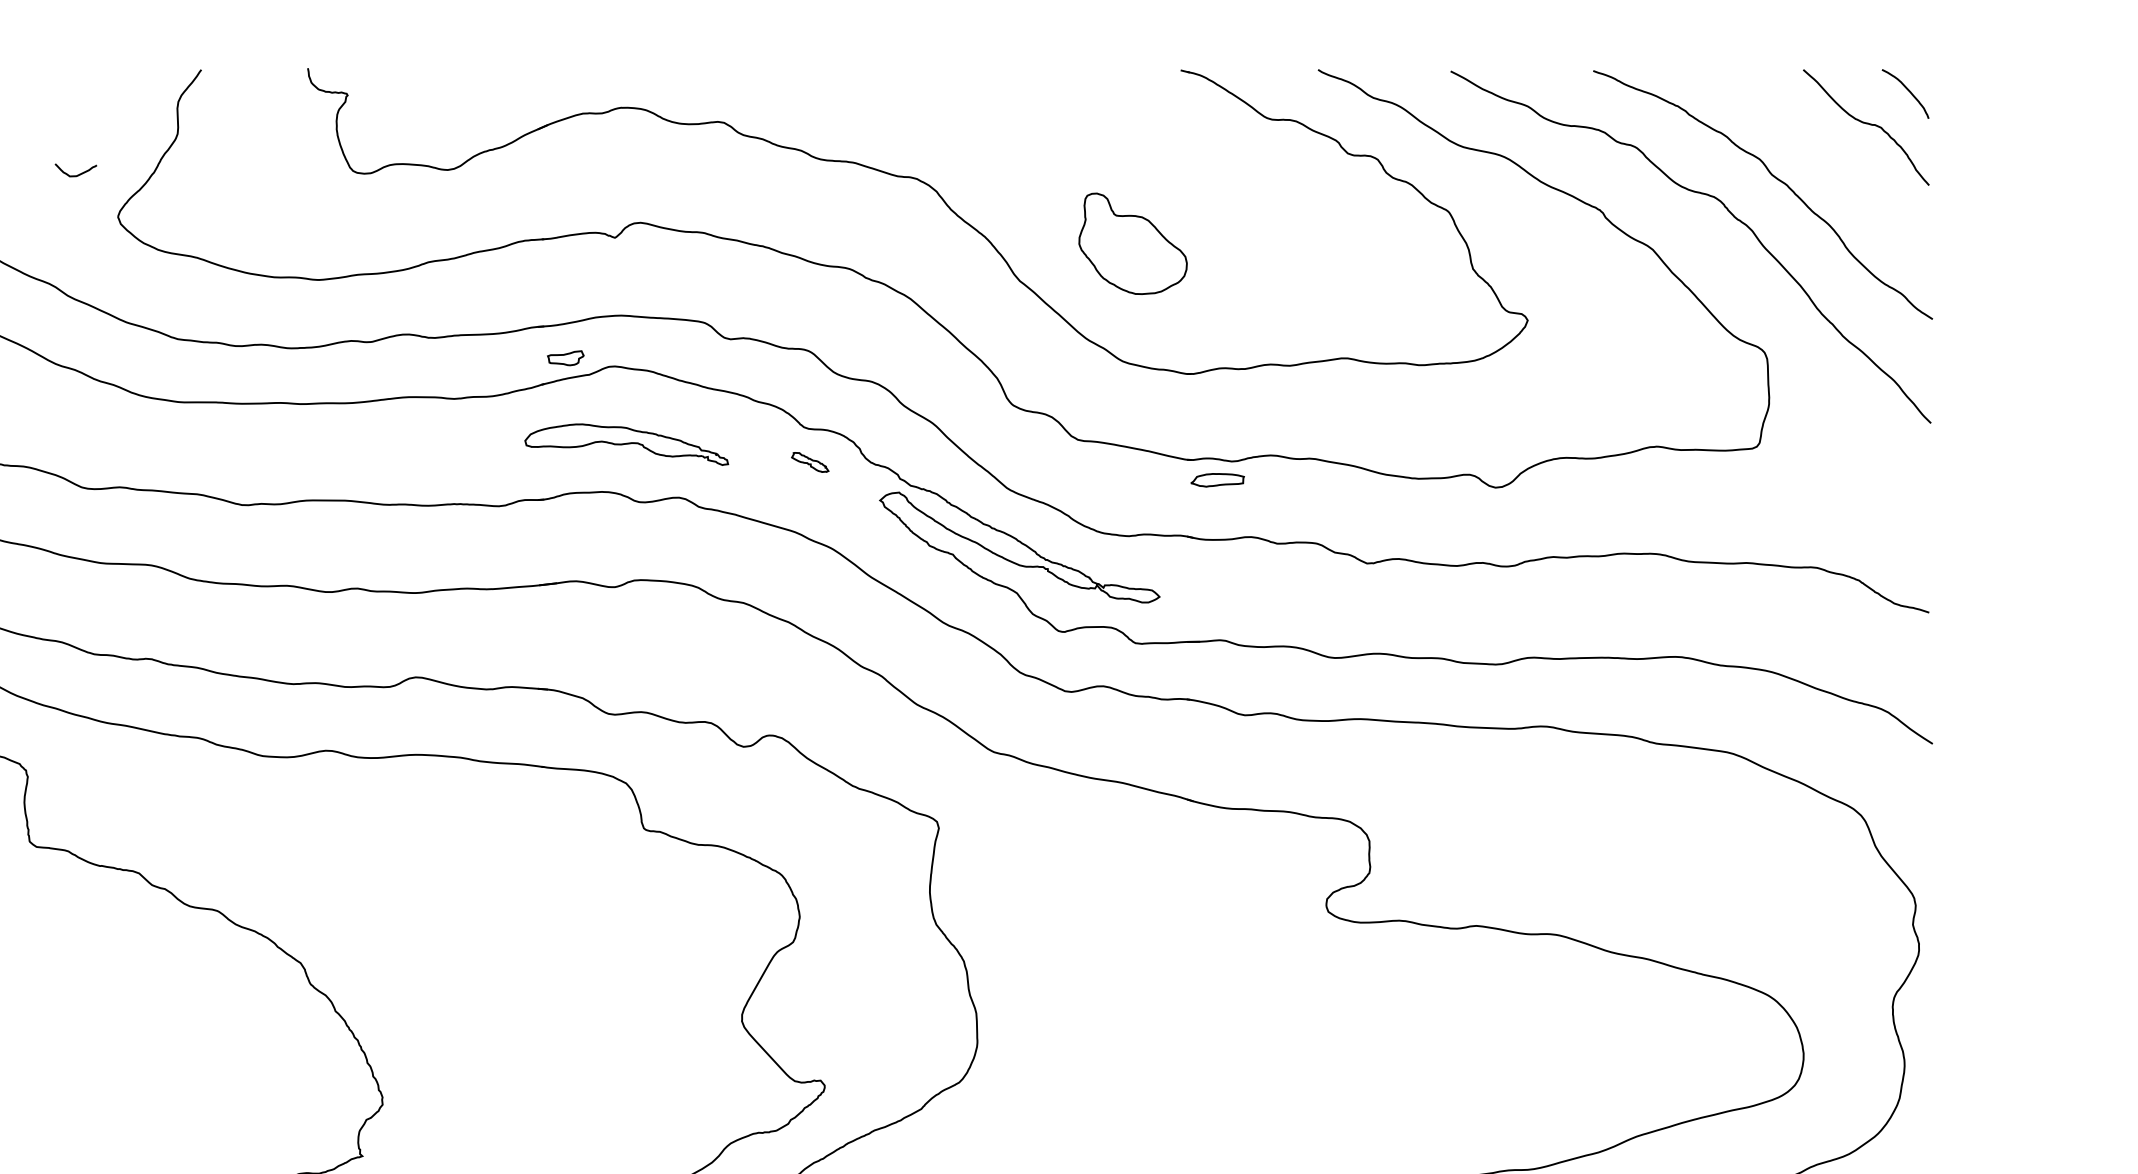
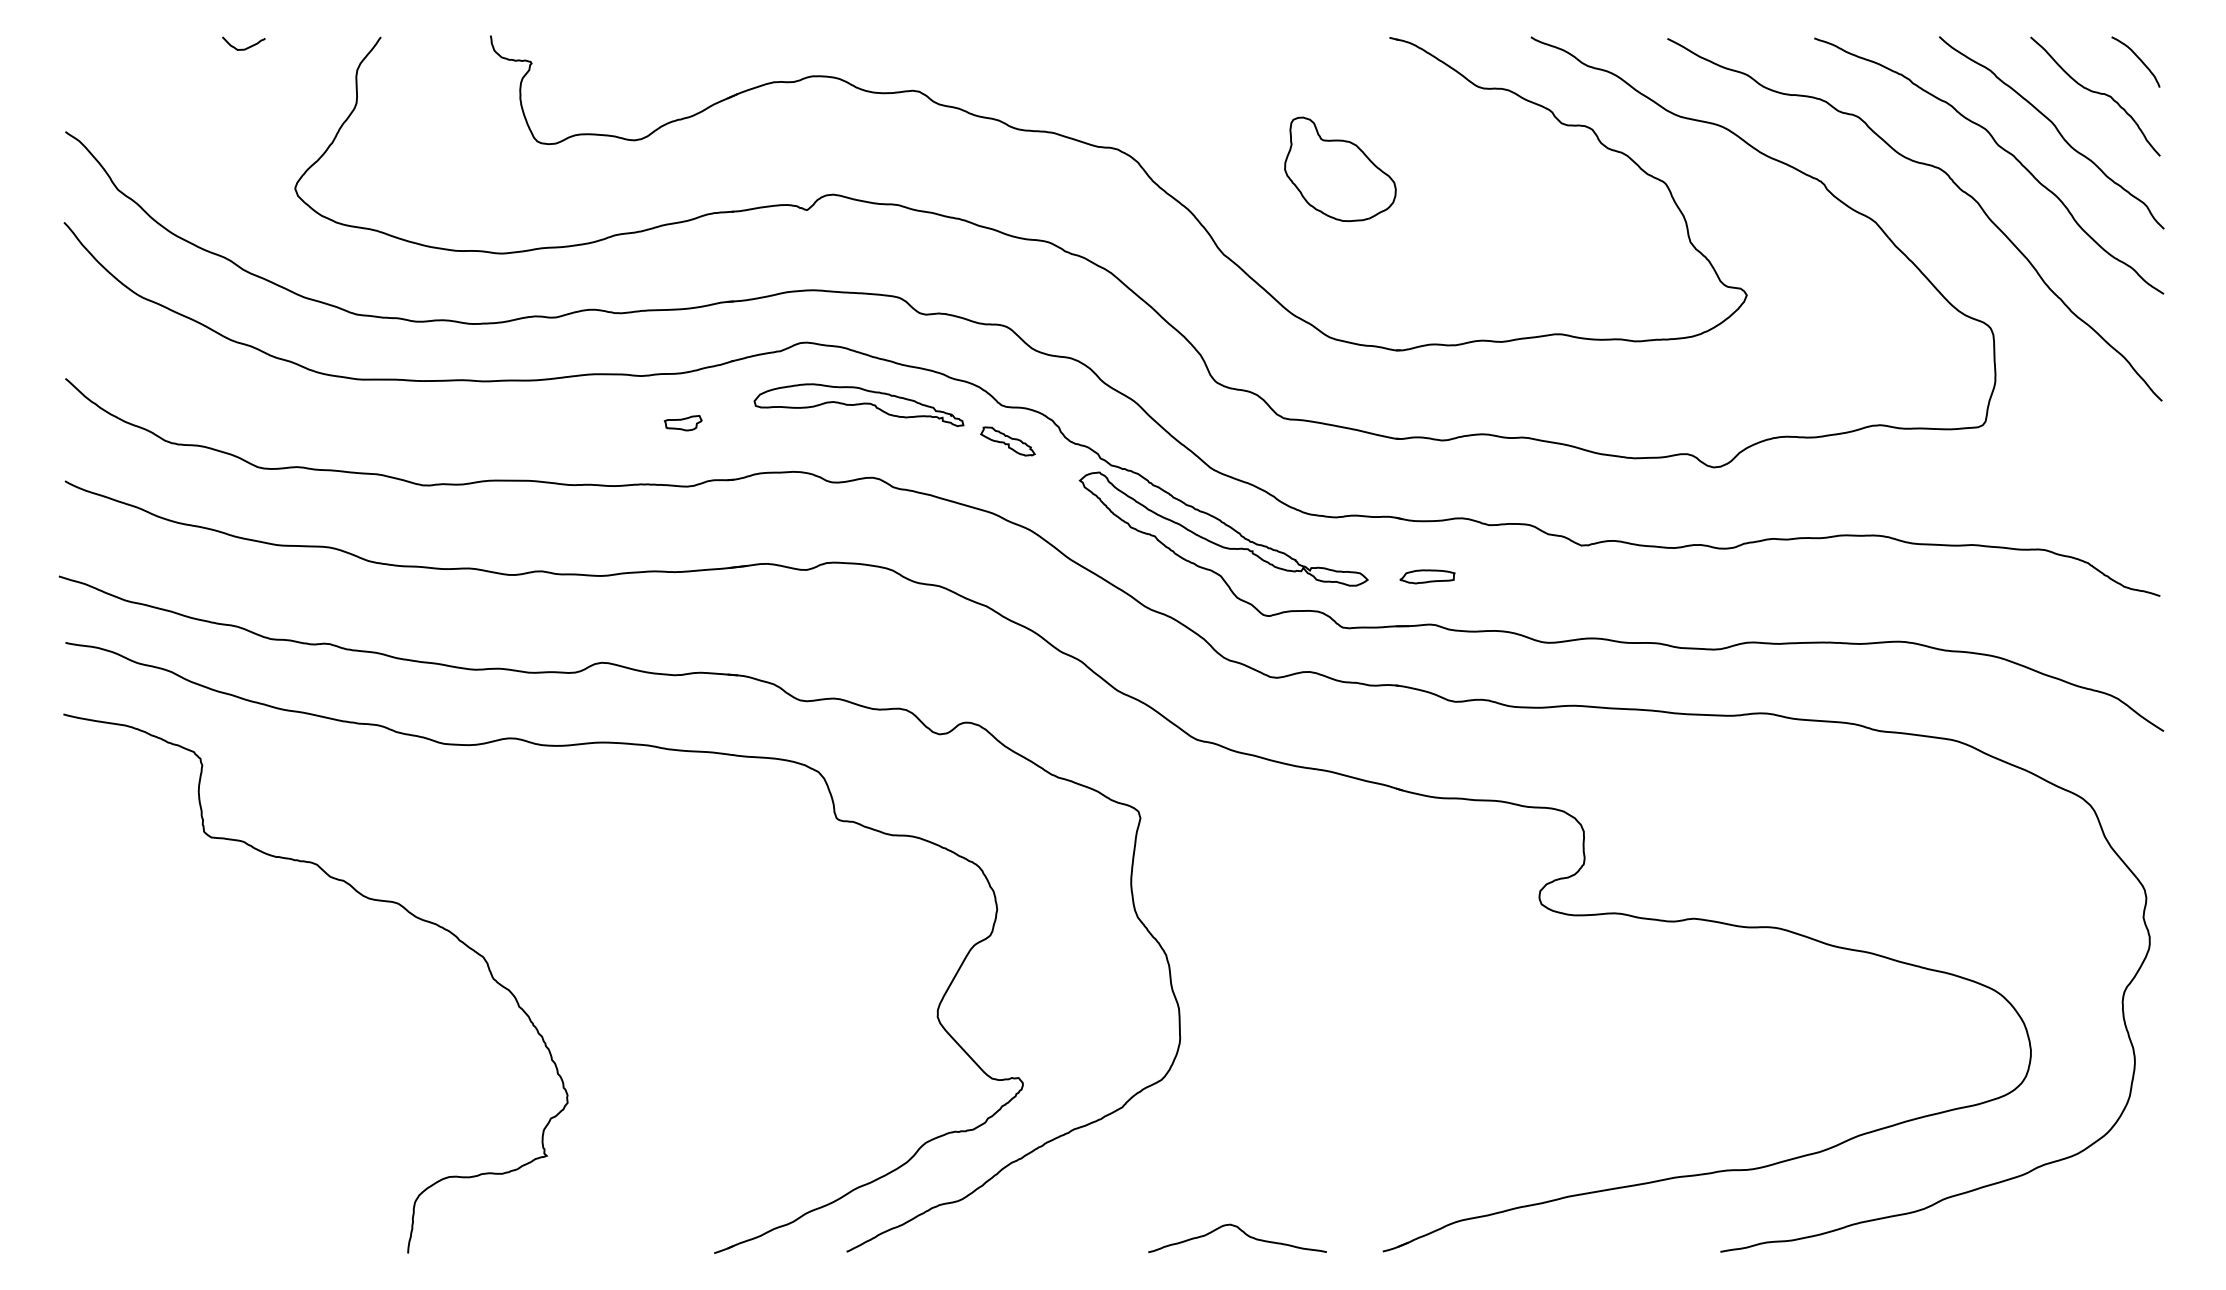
curve: (1828, 160) -> (2056, 130), added
curve: (78, 174) -> (246, 47), moved
part: (1133, 243) -> (1340, 169), moved
part: (565, 358) -> (682, 423), moved
part: (626, 444) -> (858, 405), moved
part: (809, 462) -> (1007, 441), size x1.43
part: (1217, 479) -> (1427, 576), moved

